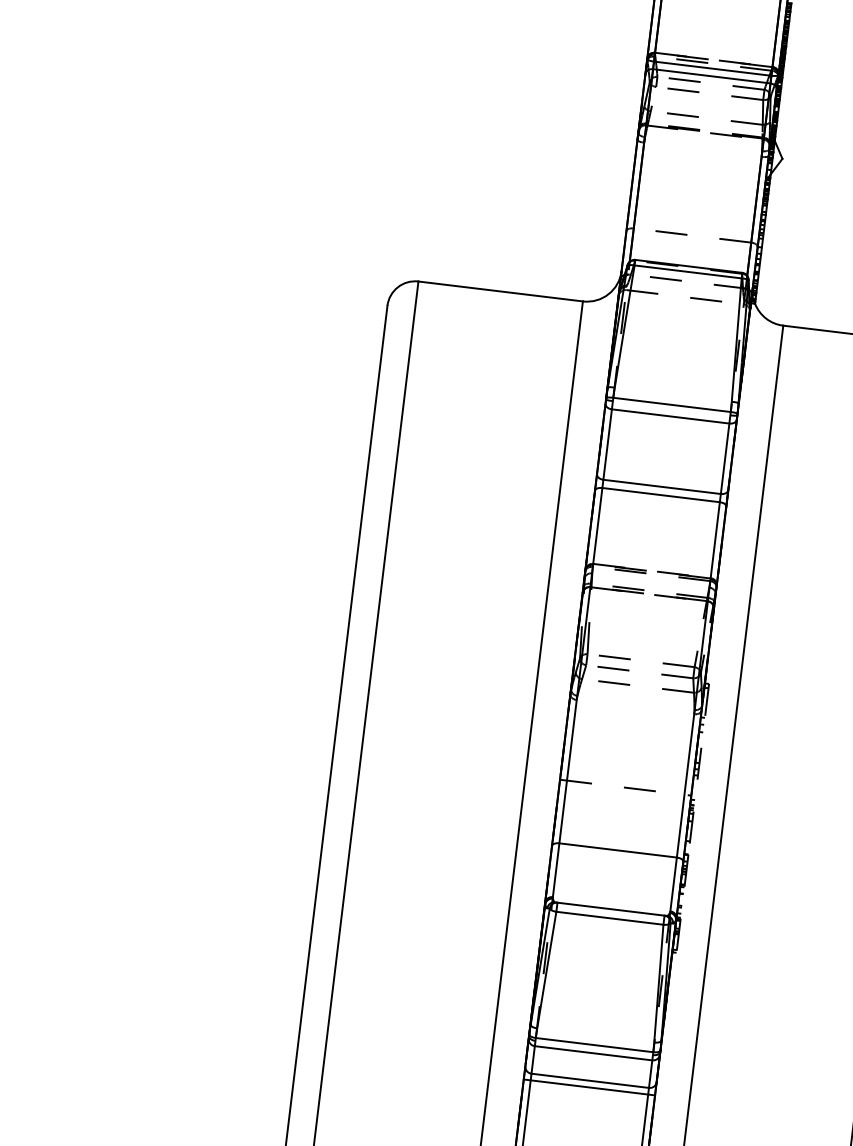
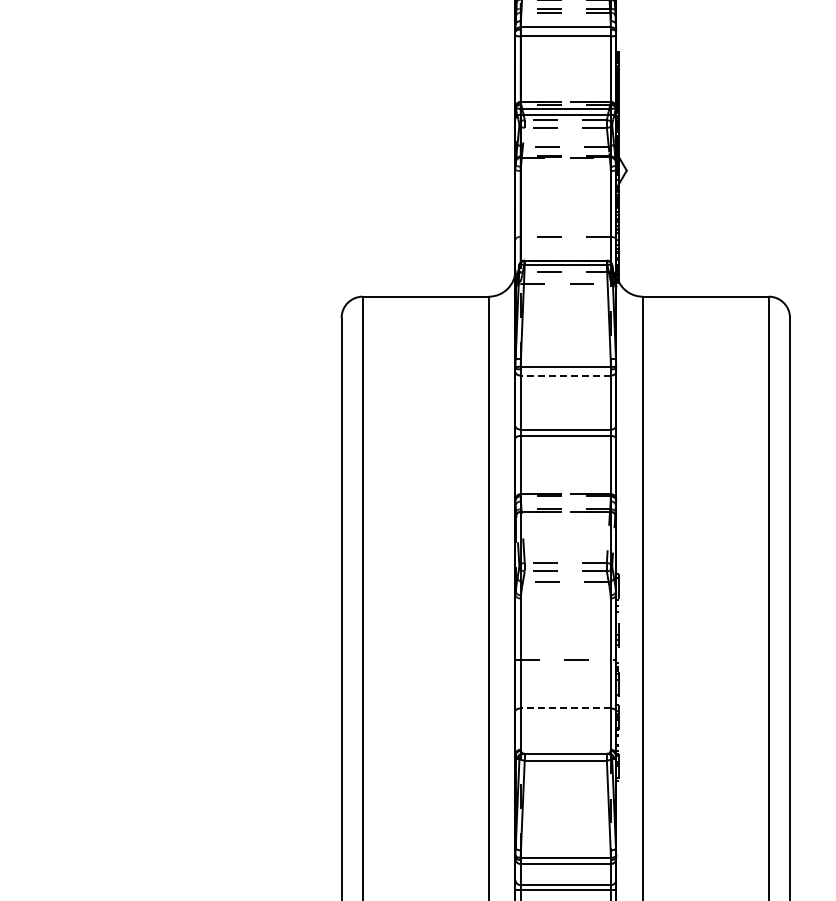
line: (670, 416) -> (565, 375), solid -> dashed
line: (617, 850) -> (565, 708), solid -> dashed

